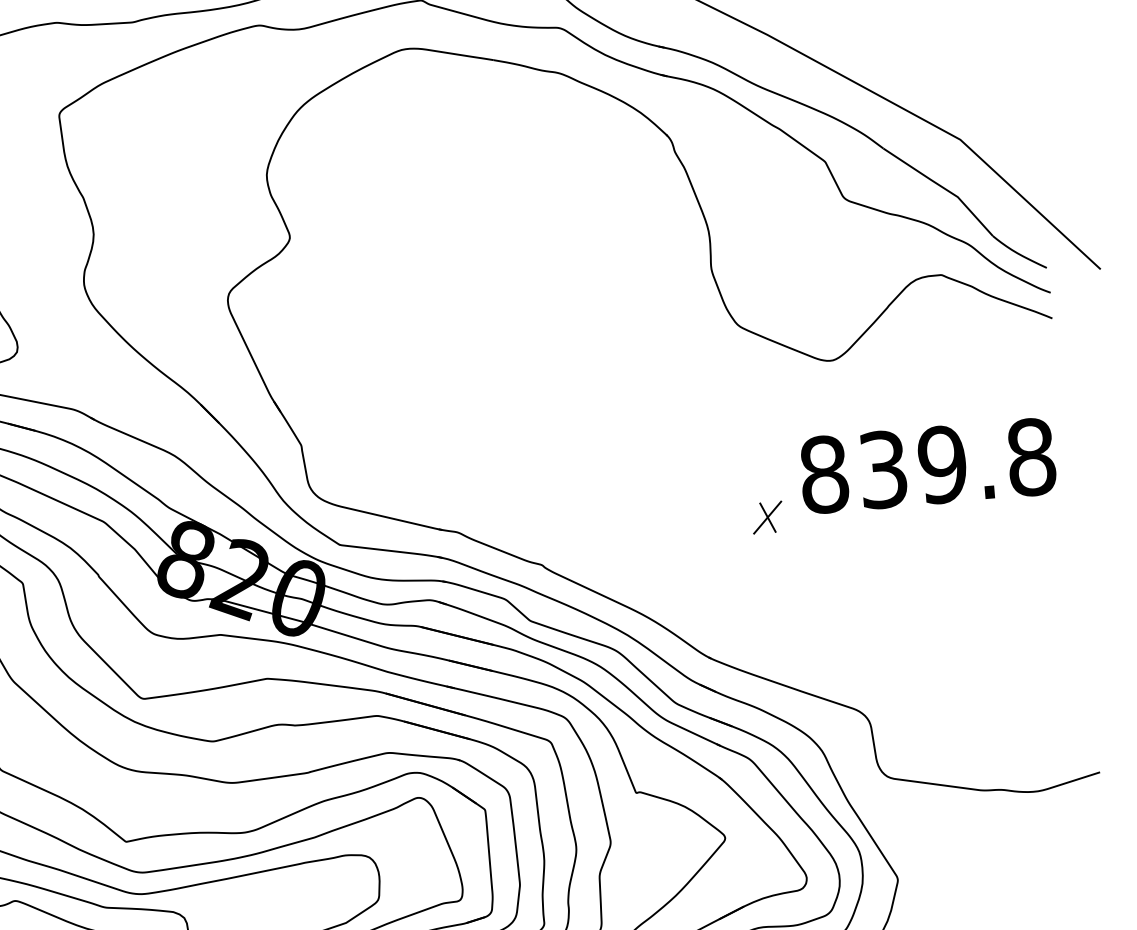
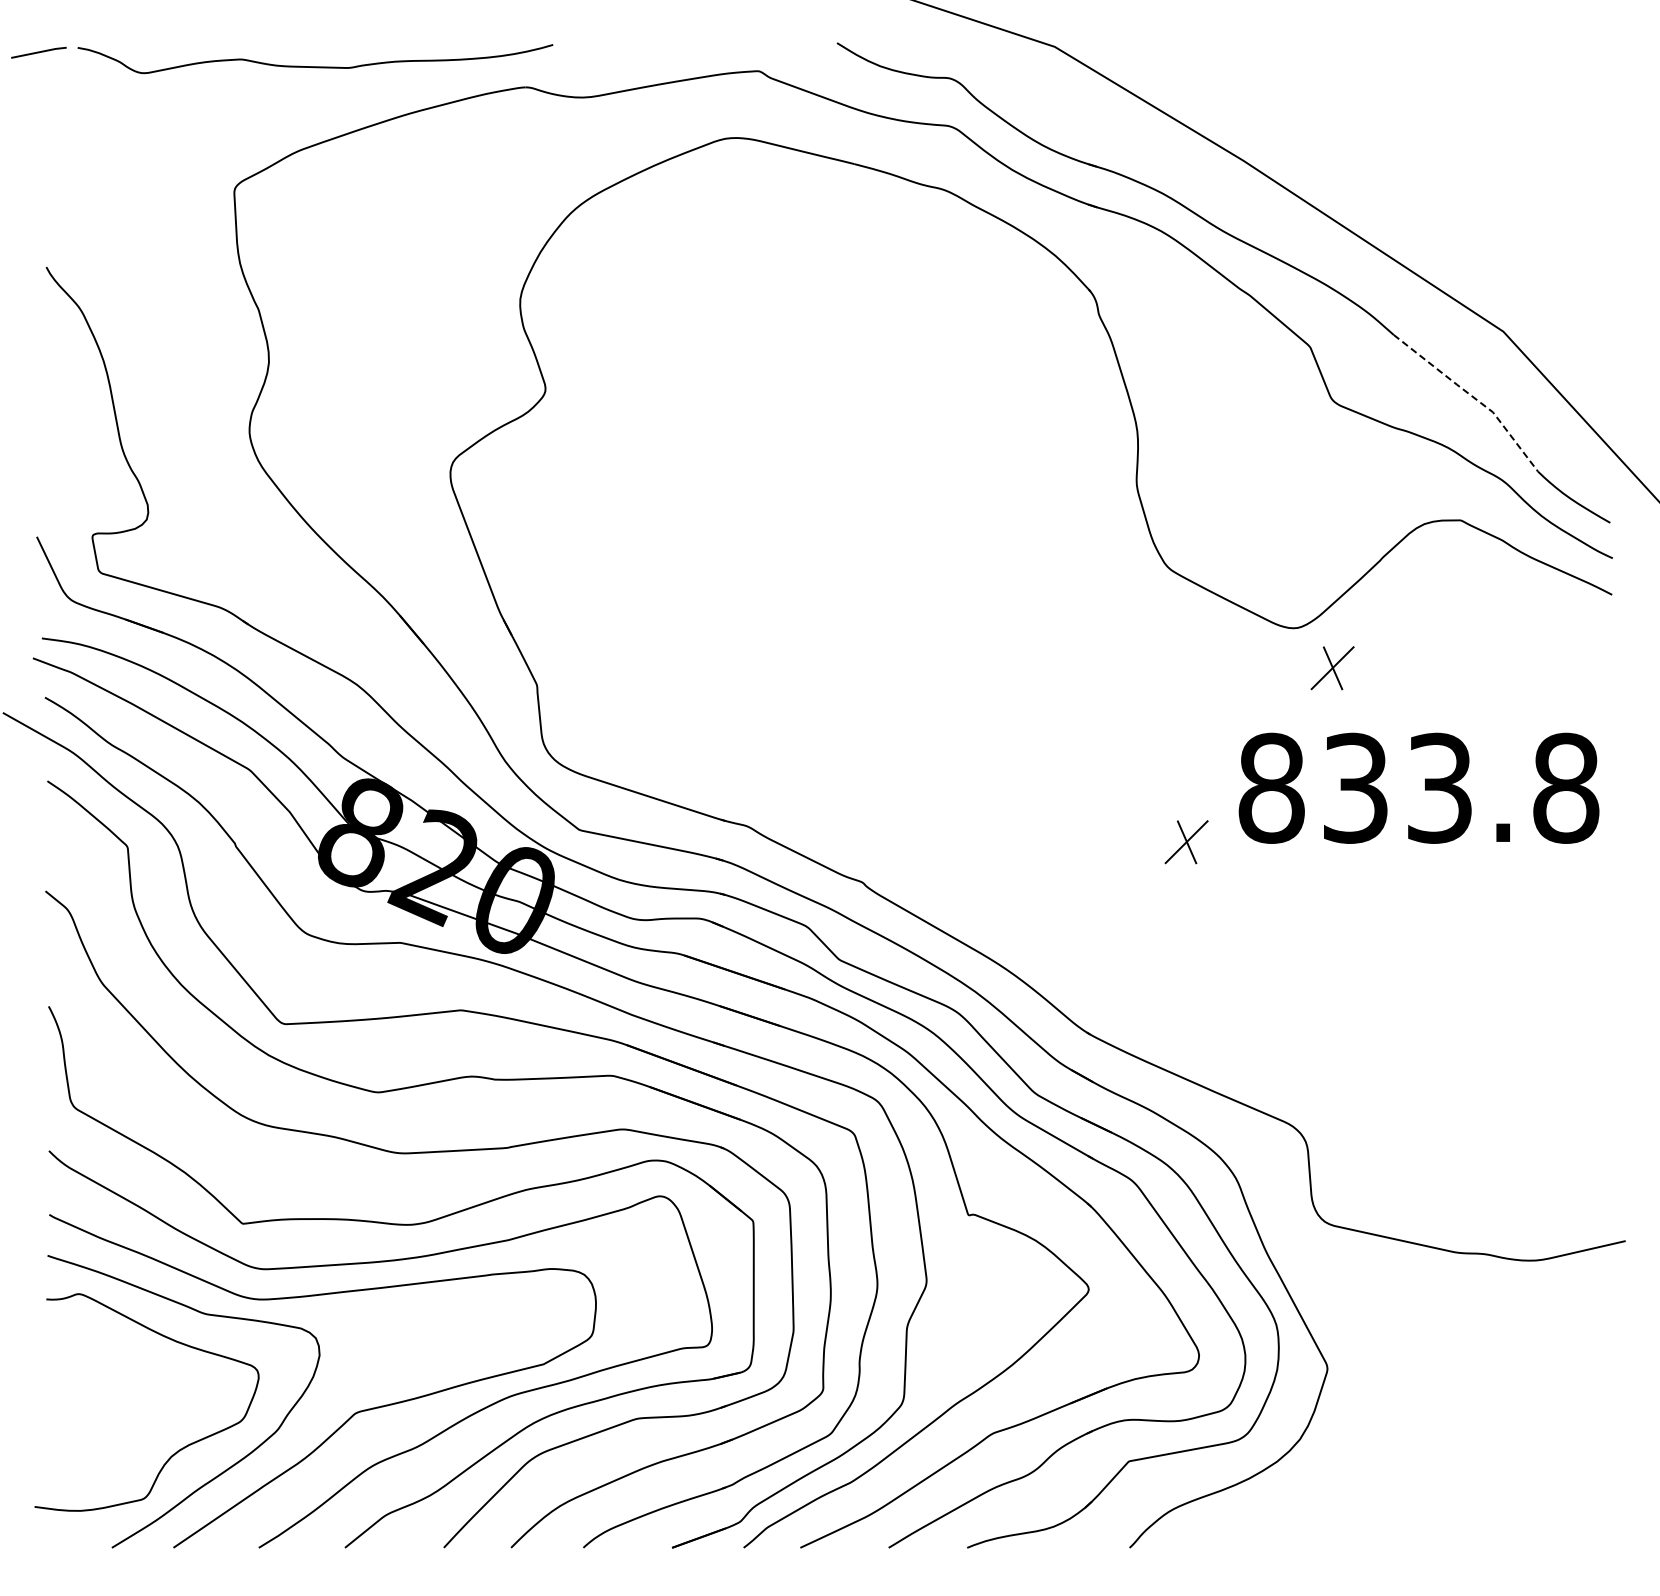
line: (942, 187) -> (1472, 396), solid -> dashed
part: (860, 386) -> (1332, 668), added
text: (942, 464) -> (1439, 787), 839.8 -> 833.8

